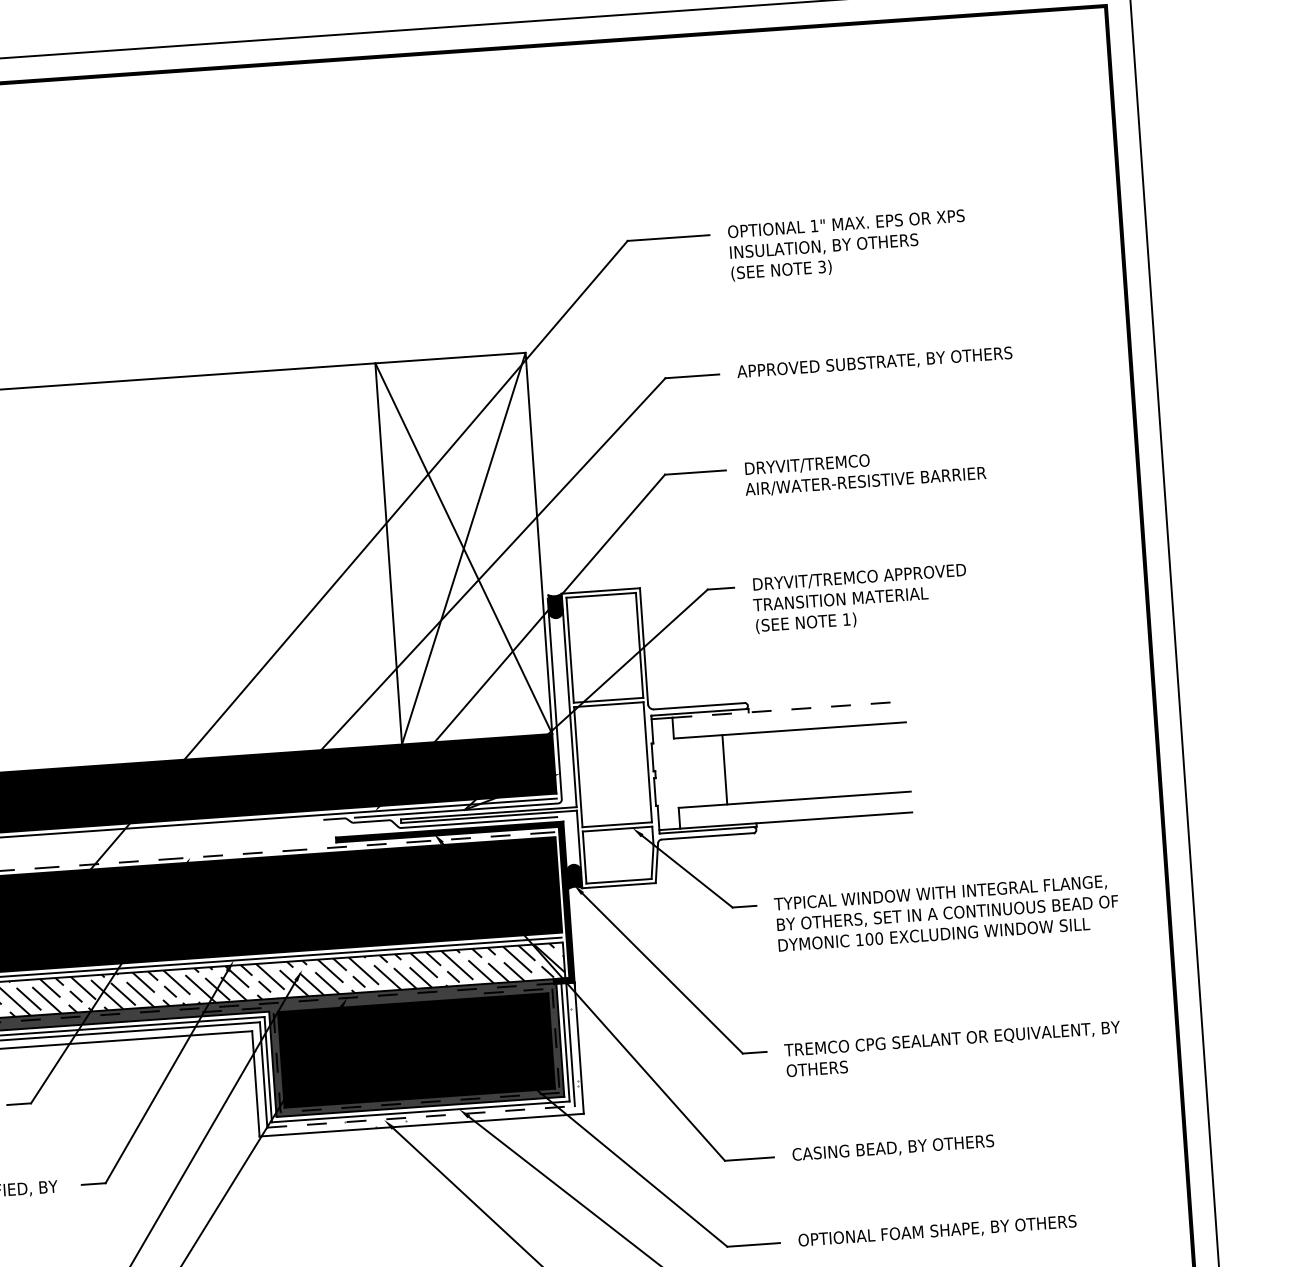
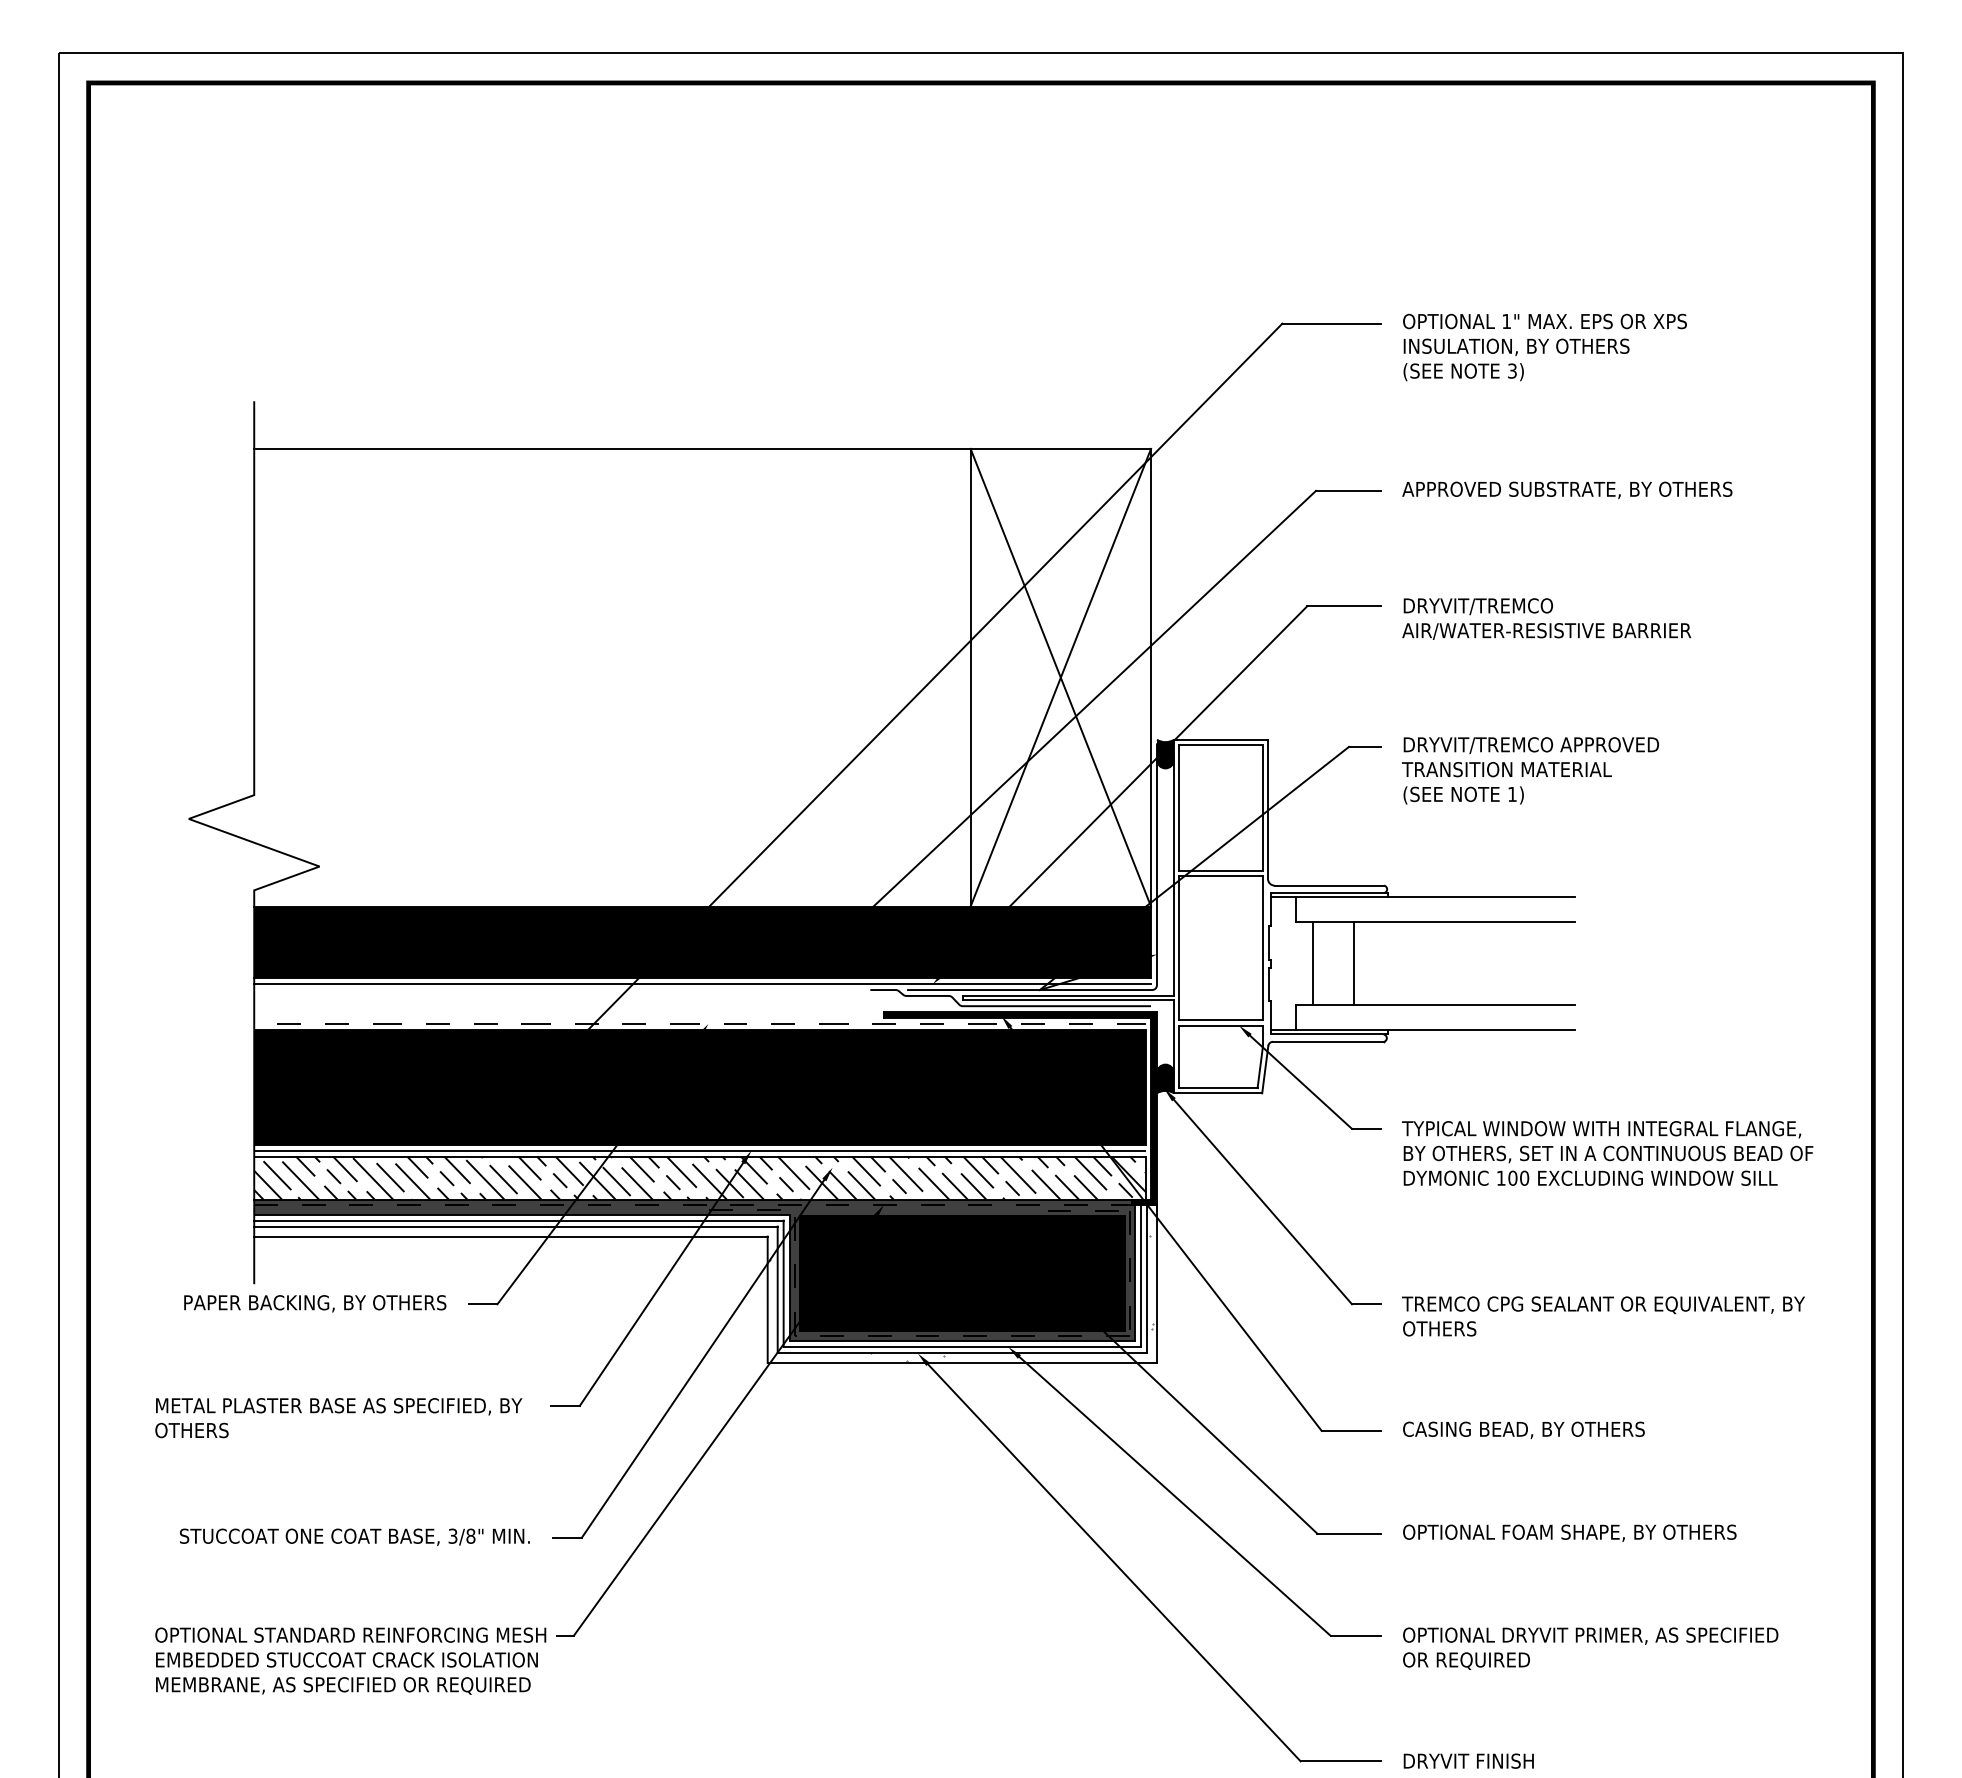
line: (788, 709) -> (1435, 897), dashed -> solid
line: (690, 772) -> (1312, 963), added
line: (421, 1117) -> (962, 1353), dashed -> solid

